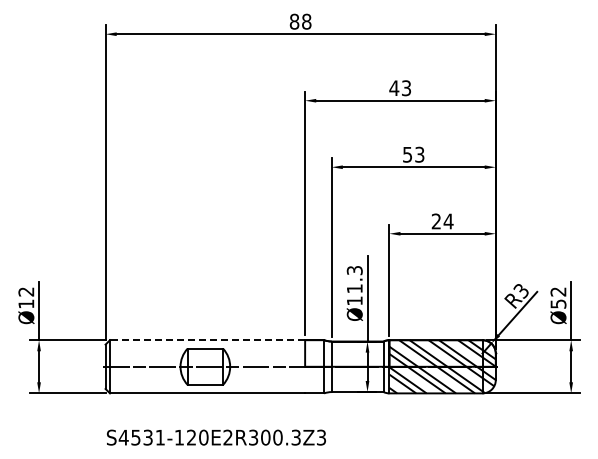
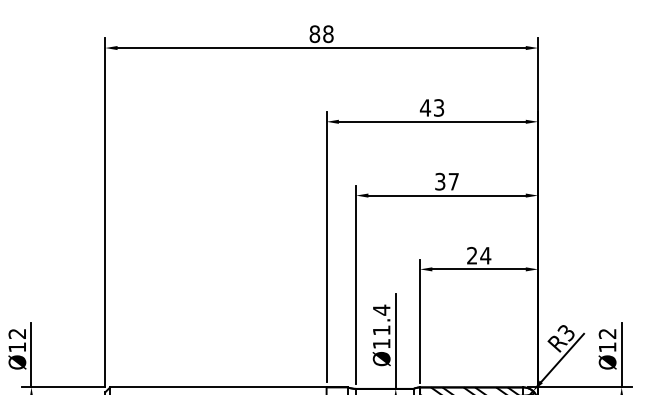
text: (413, 154) -> (446, 181), 53 -> 37
text: (354, 270) -> (381, 310), Ø11.3 -> Ø11.4
text: (558, 303) -> (607, 346), Ø52 -> Ø12
line: (207, 340) -> (218, 387), dashed -> solid

